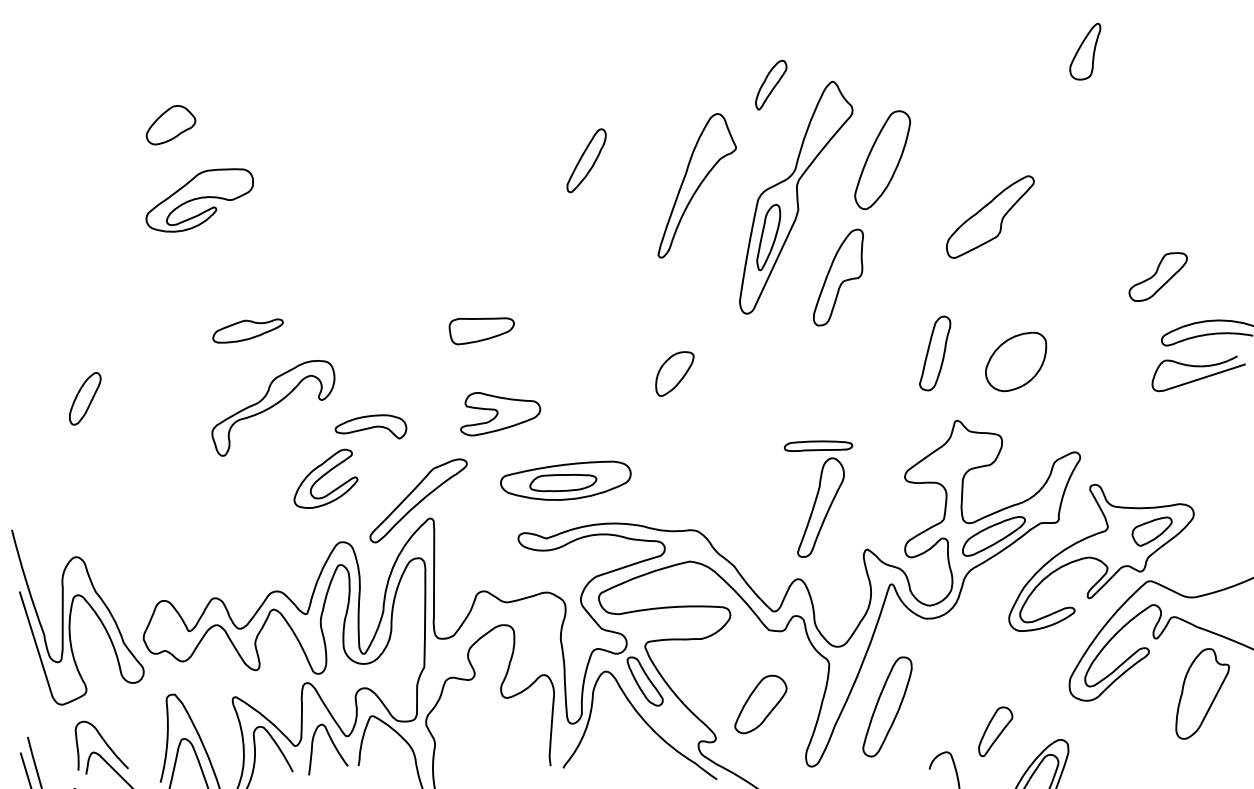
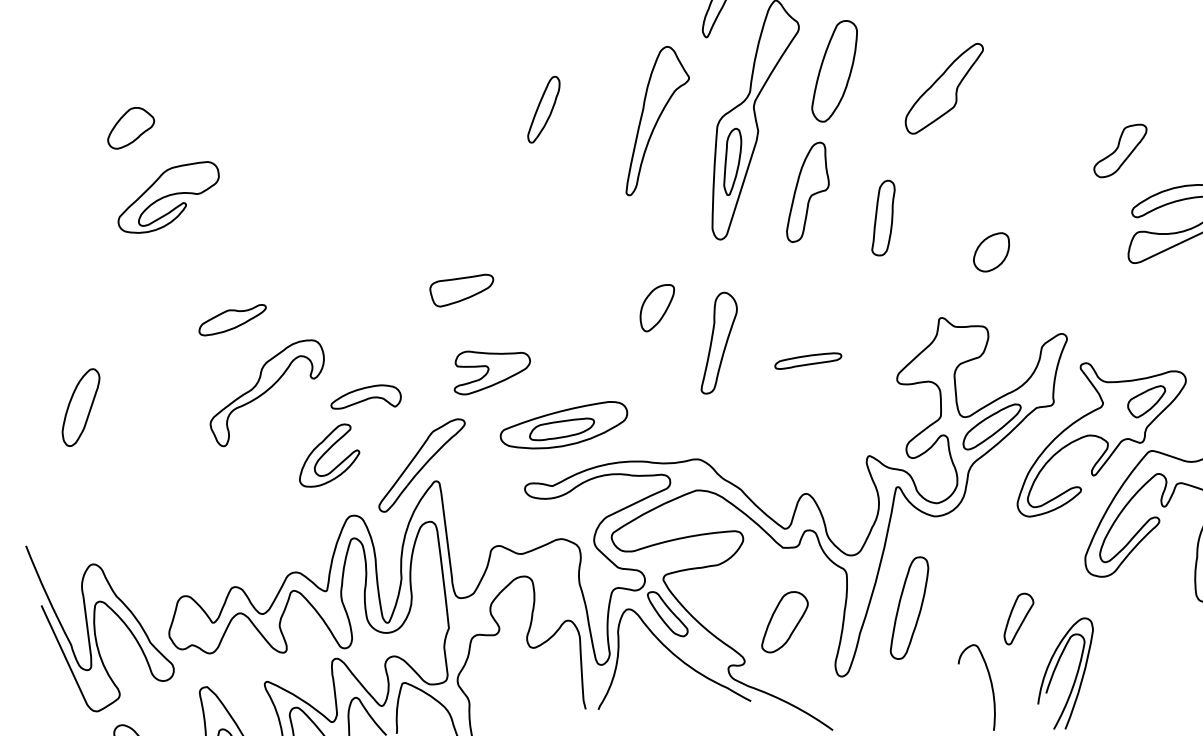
part: (990, 216) -> (944, 88), moved
part: (935, 353) -> (883, 218), moved
part: (1015, 361) -> (991, 252), size x0.62
part: (85, 398) -> (81, 407), size x1.43
part: (820, 507) -> (717, 342), moved

